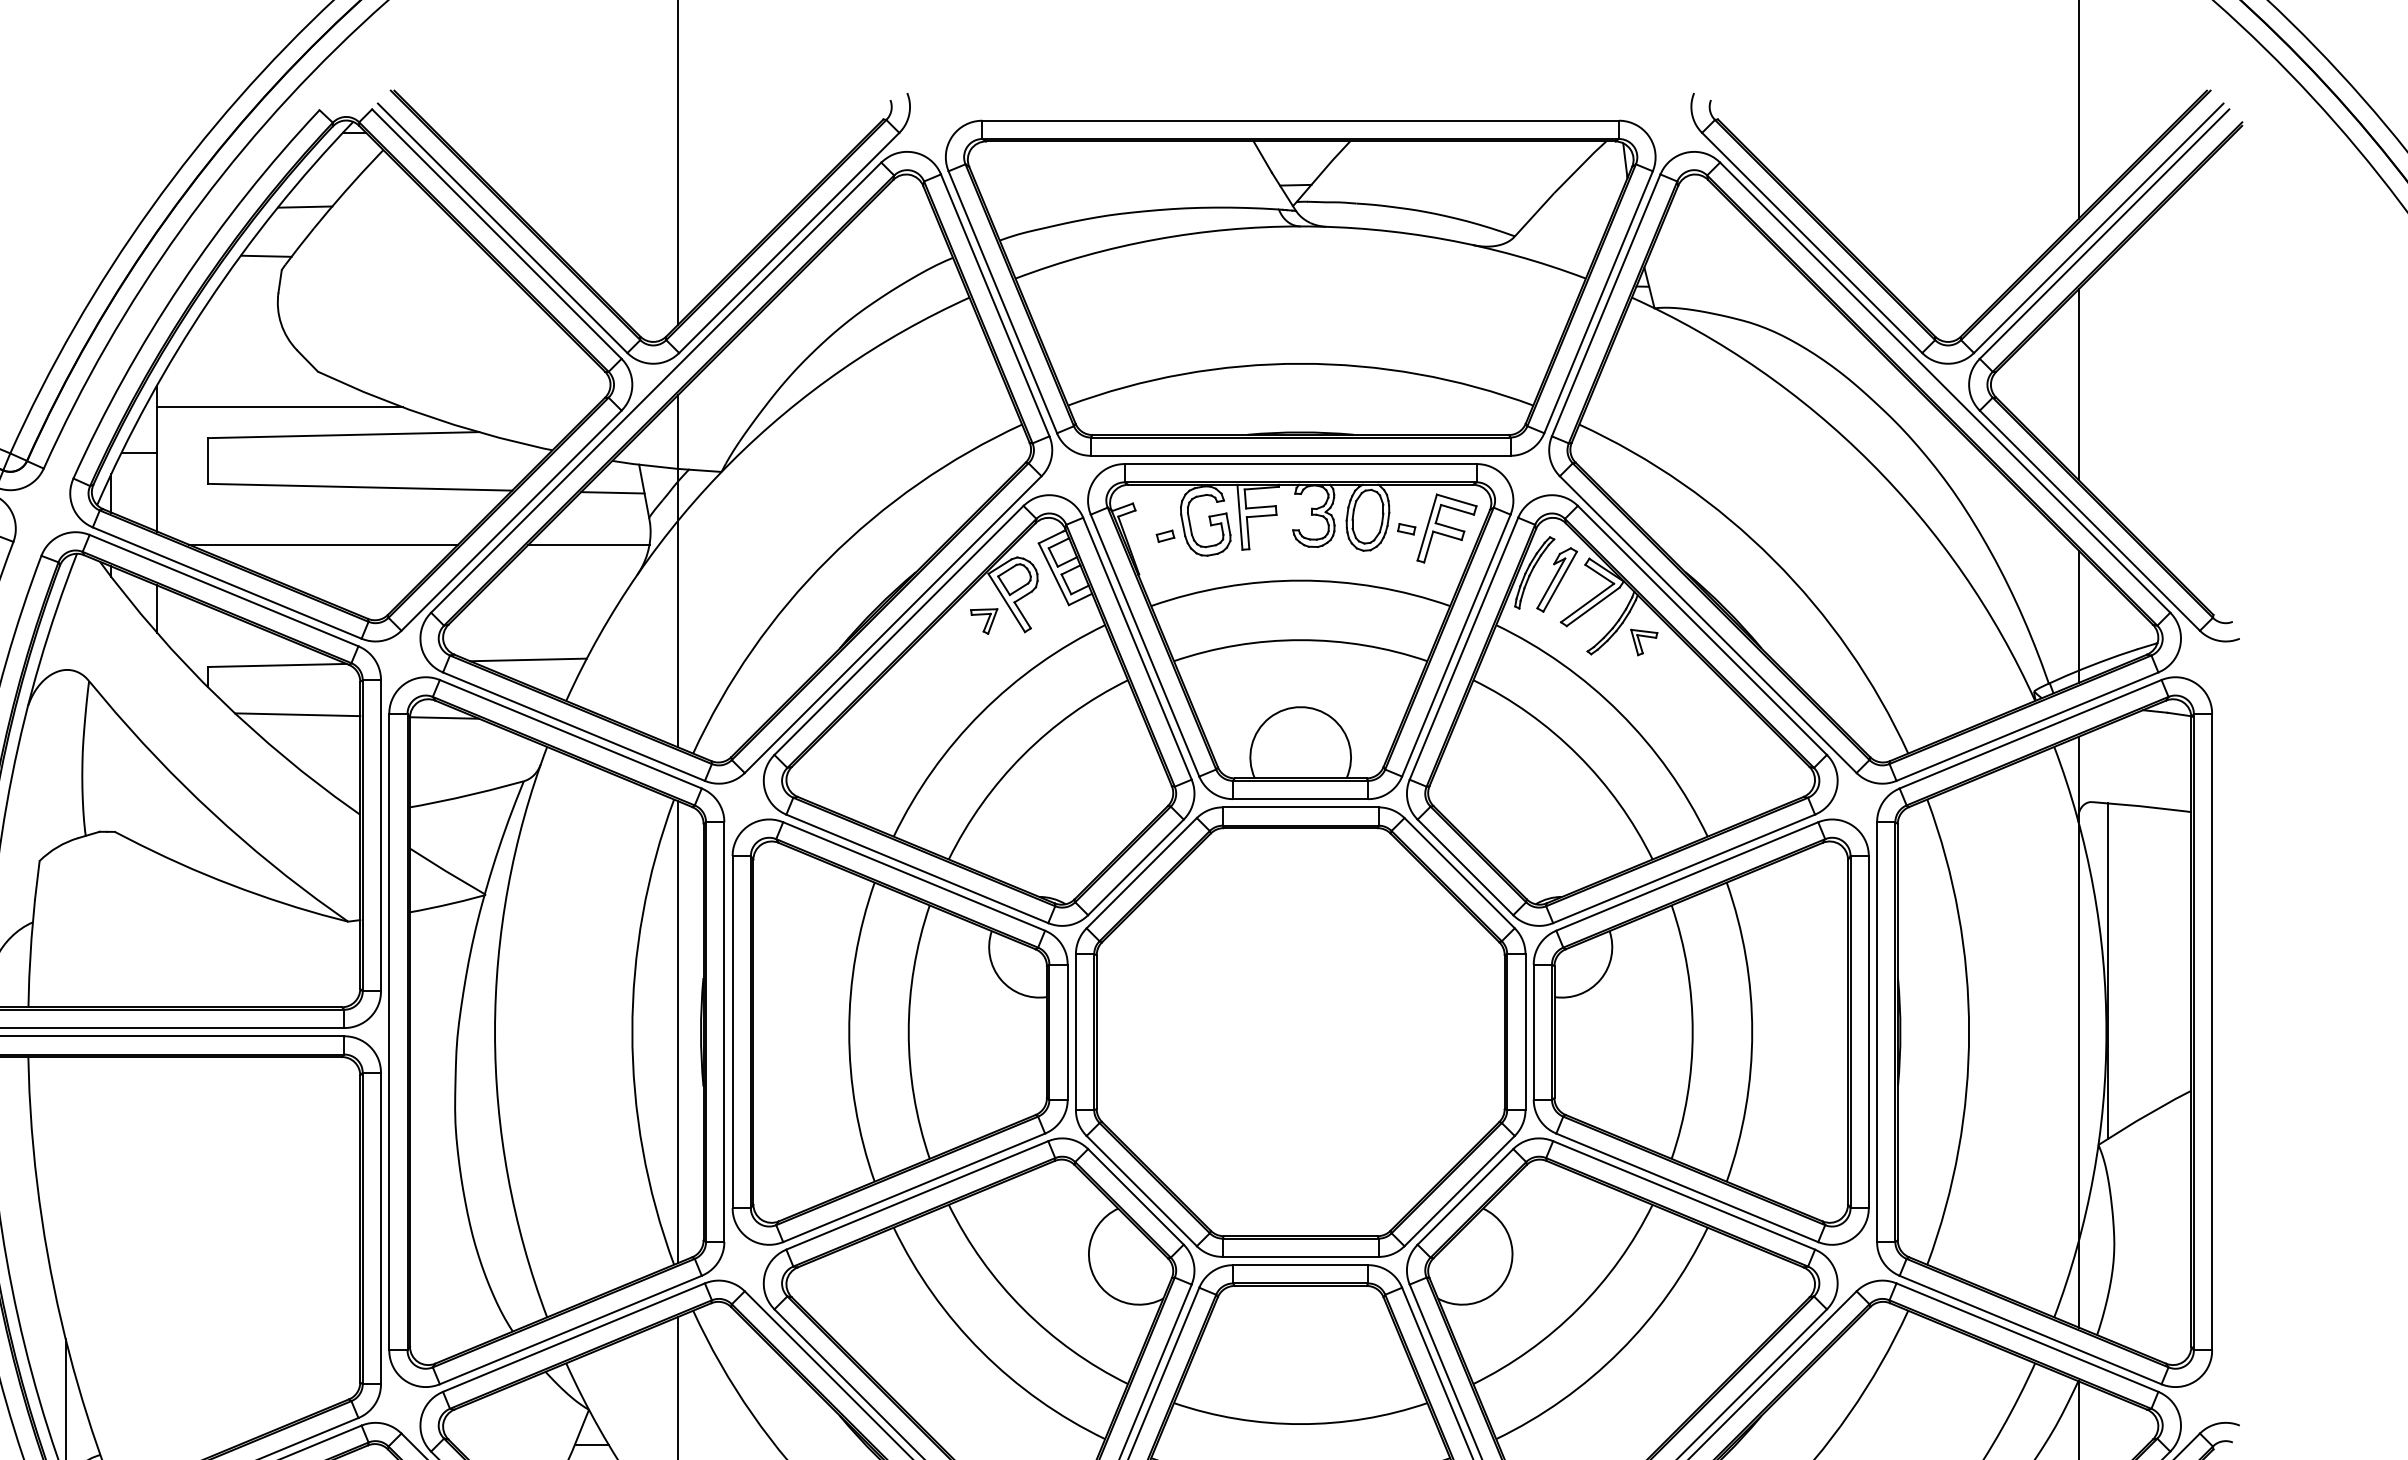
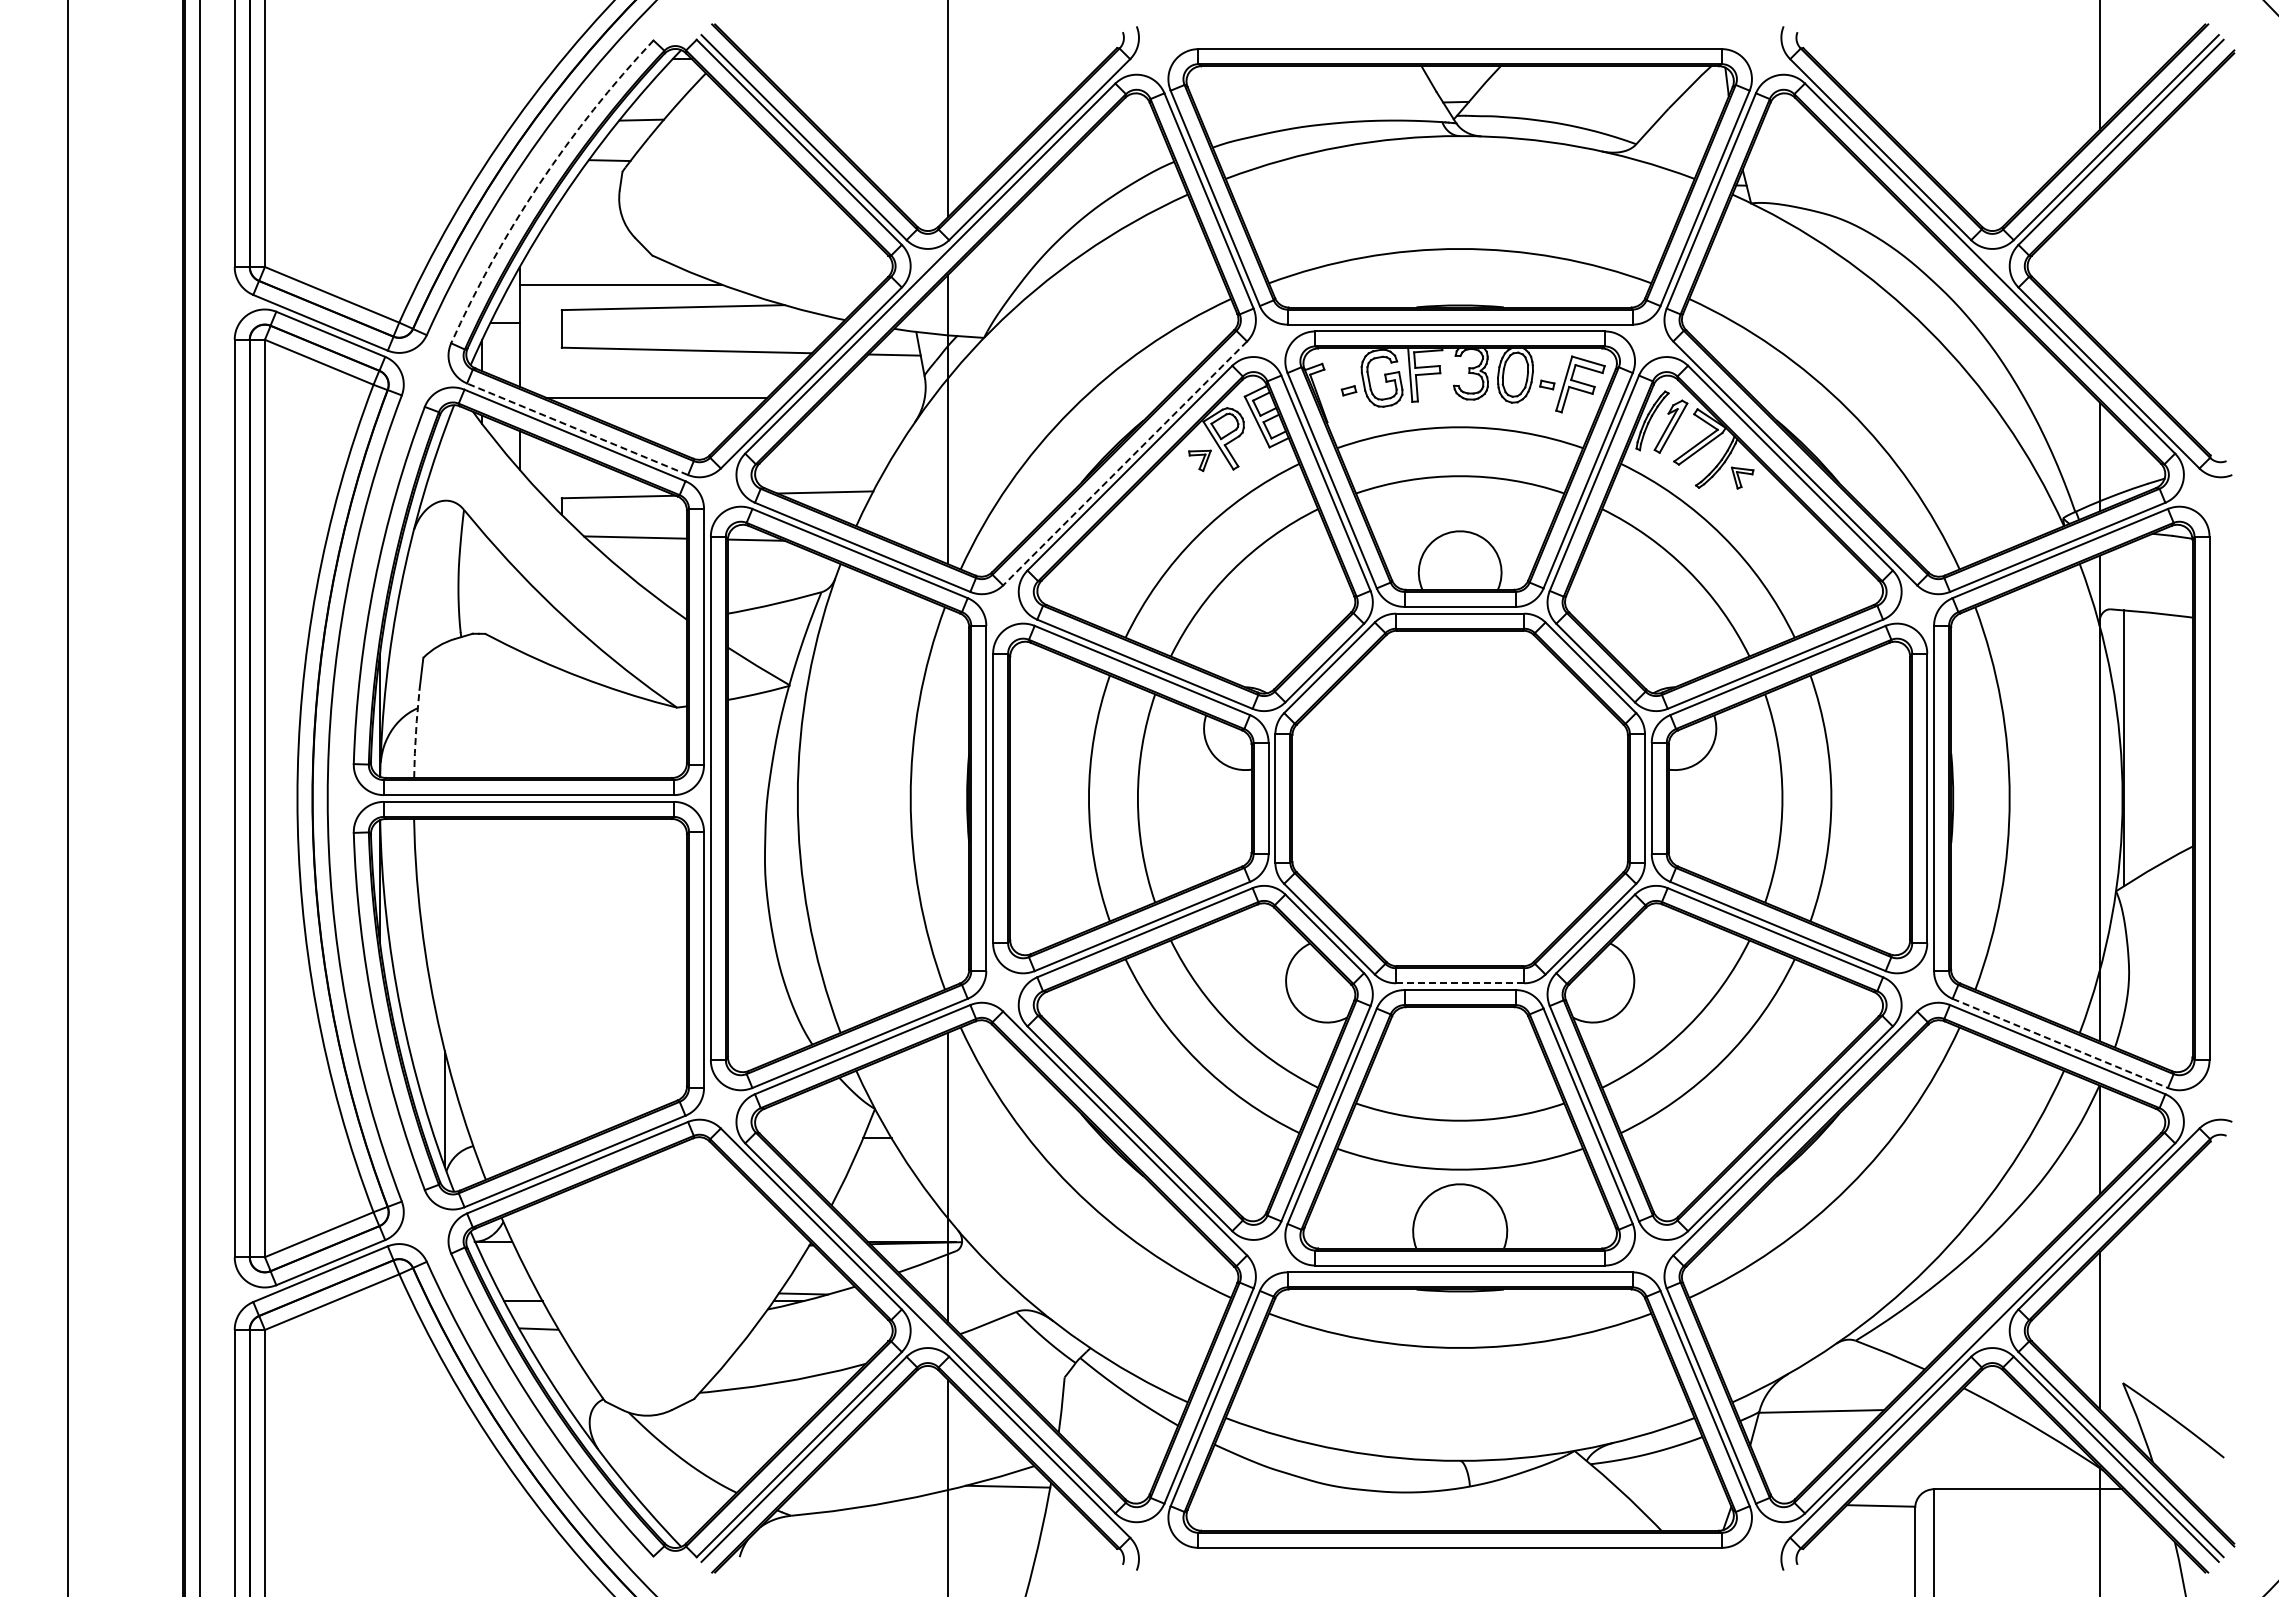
arc: (180, 284) -> (539, 183), solid -> dashed
line: (2079, 383) -> (2100, 265), removed
line: (588, 544) -> (874, 397), removed
line: (227, 583) -> (577, 429), solid -> dashed
line: (893, 624) -> (1125, 463), solid -> dashed
line: (31, 953) -> (416, 733), solid -> dashed
line: (678, 1032) -> (948, 798), removed
line: (1299, 1257) -> (1459, 983), solid -> dashed
line: (2030, 1330) -> (2060, 1043), solid -> dashed

